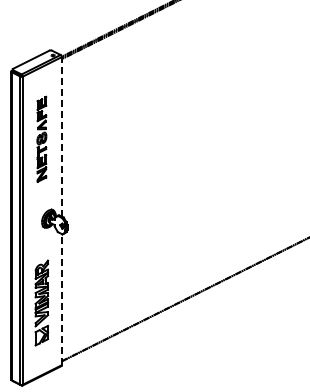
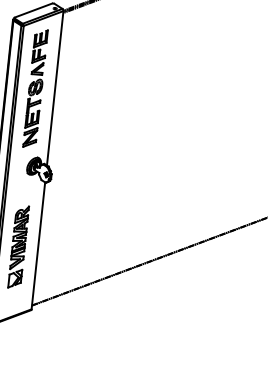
line: (61, 136) -> (54, 87), dashed -> solid
part: (41, 139) -> (35, 88), size x1.43
line: (61, 299) -> (38, 245), dashed -> solid

